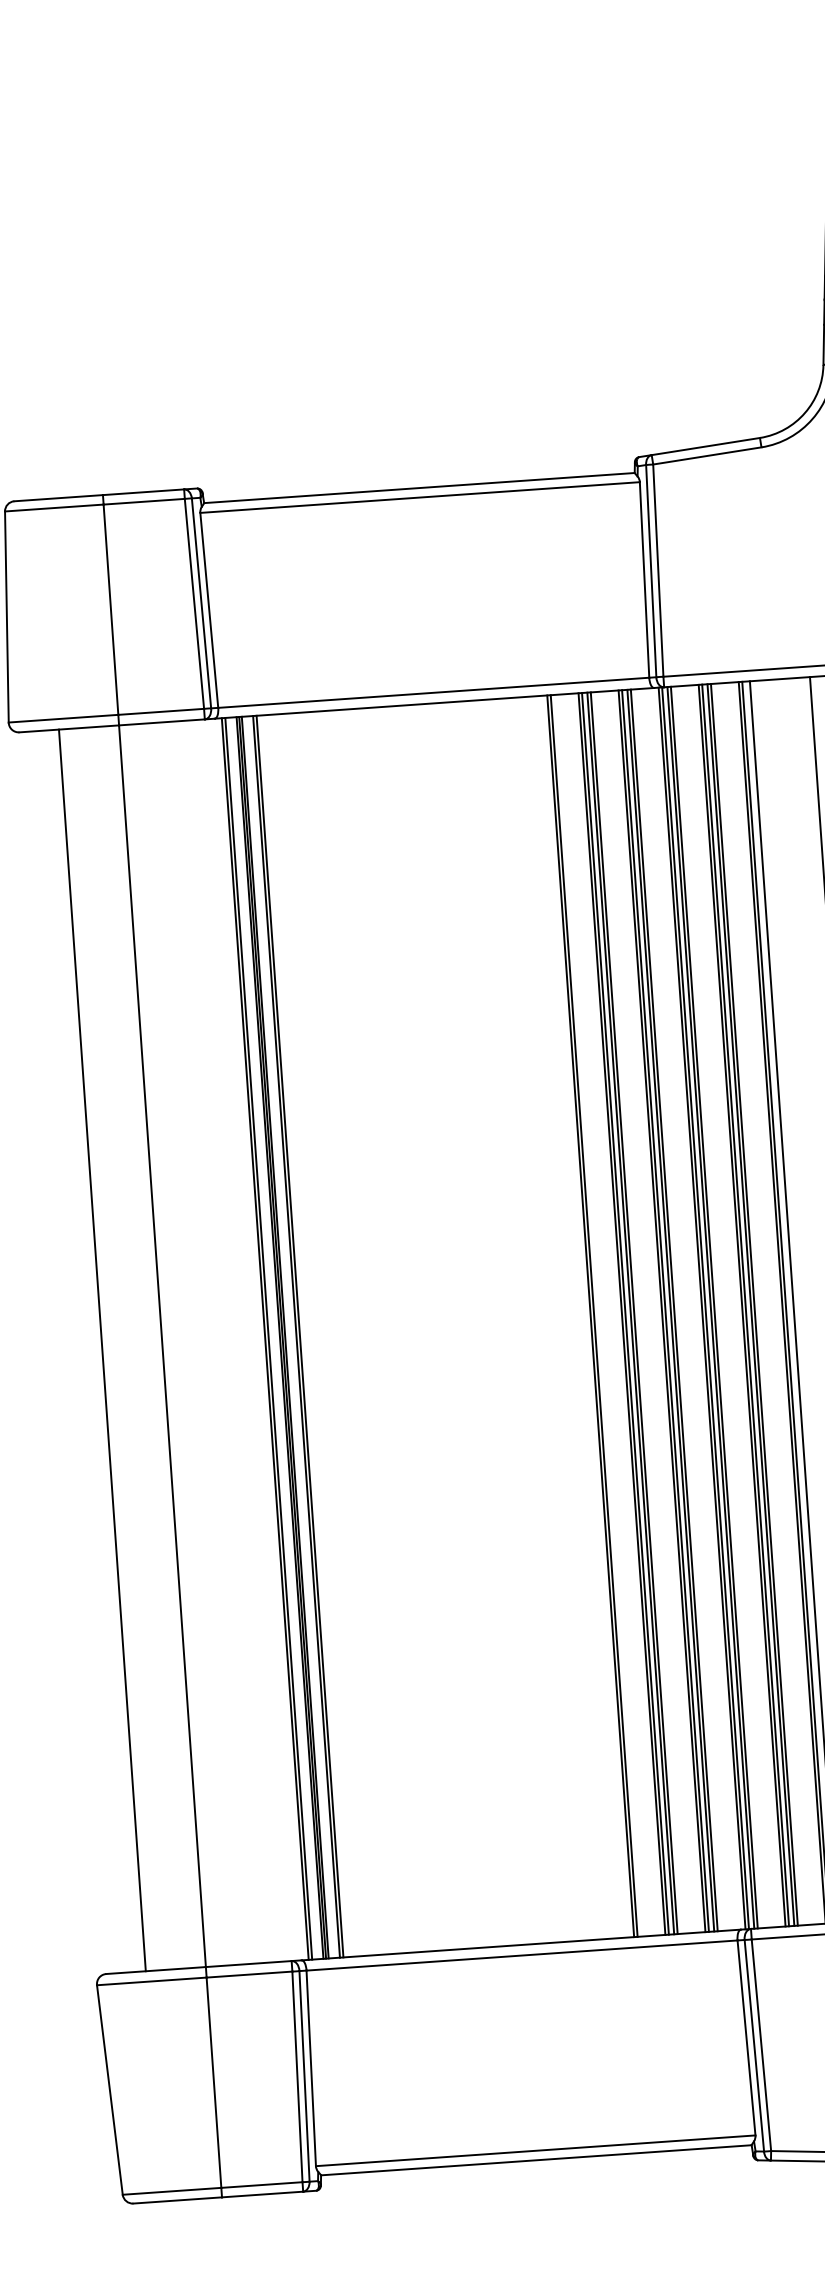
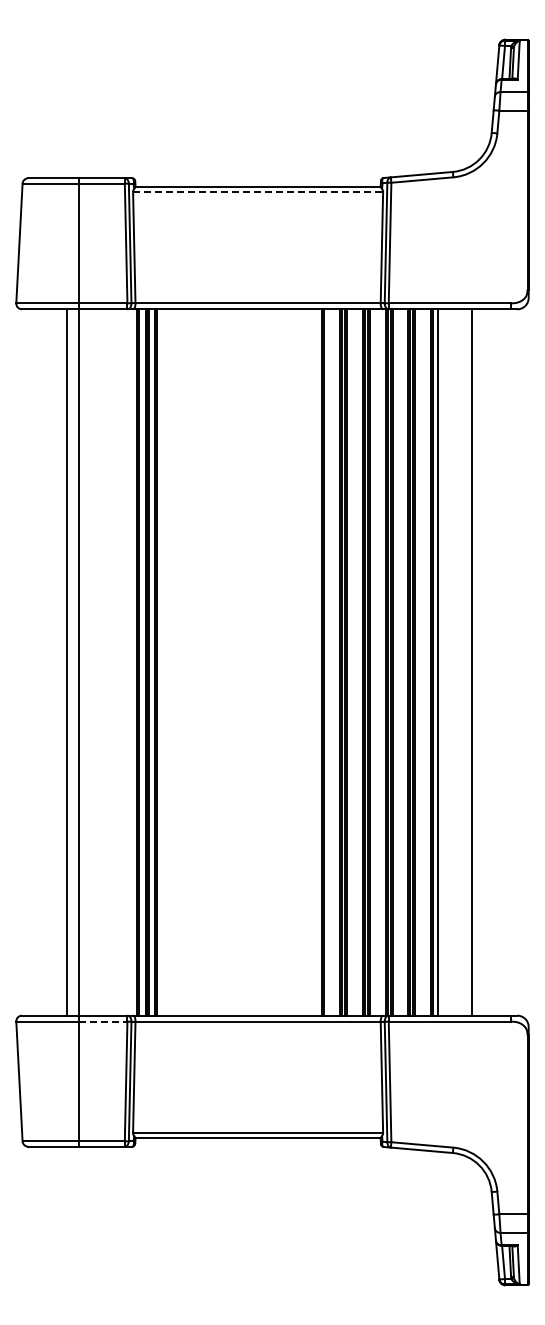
line: (420, 497) -> (258, 192), solid -> dashed
line: (102, 1350) -> (67, 662), moved
line: (250, 1974) -> (103, 1021), solid -> dashed

